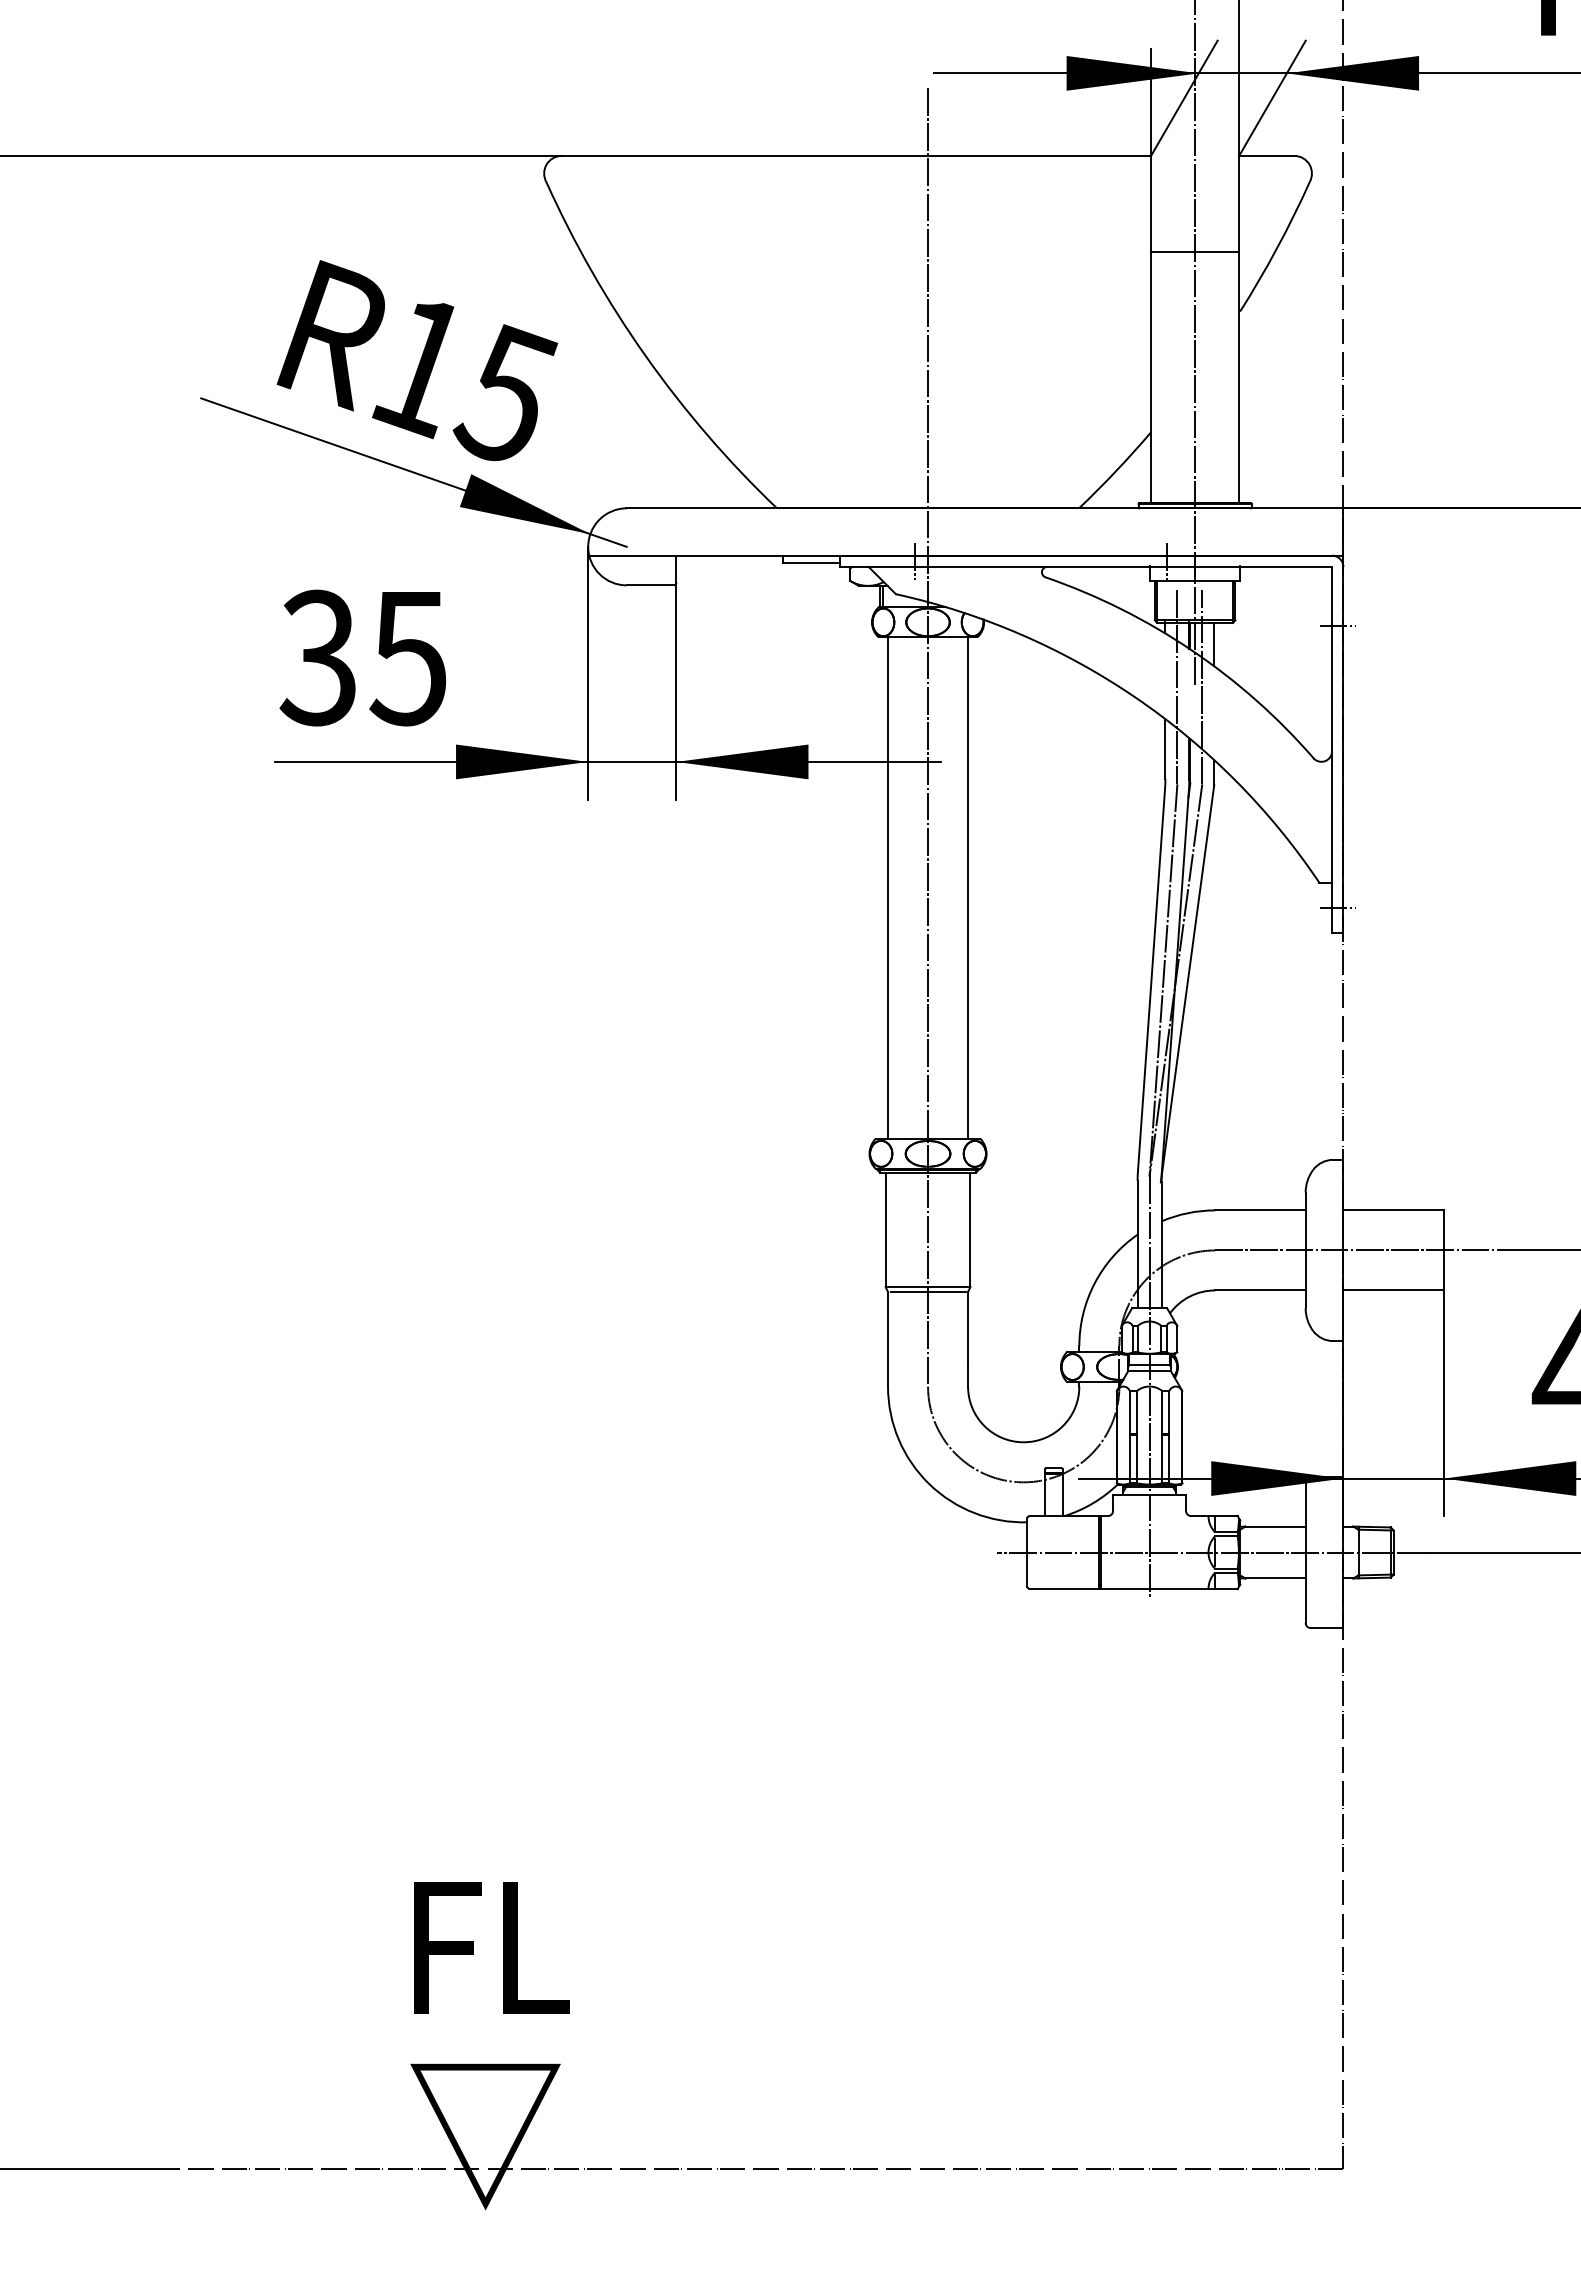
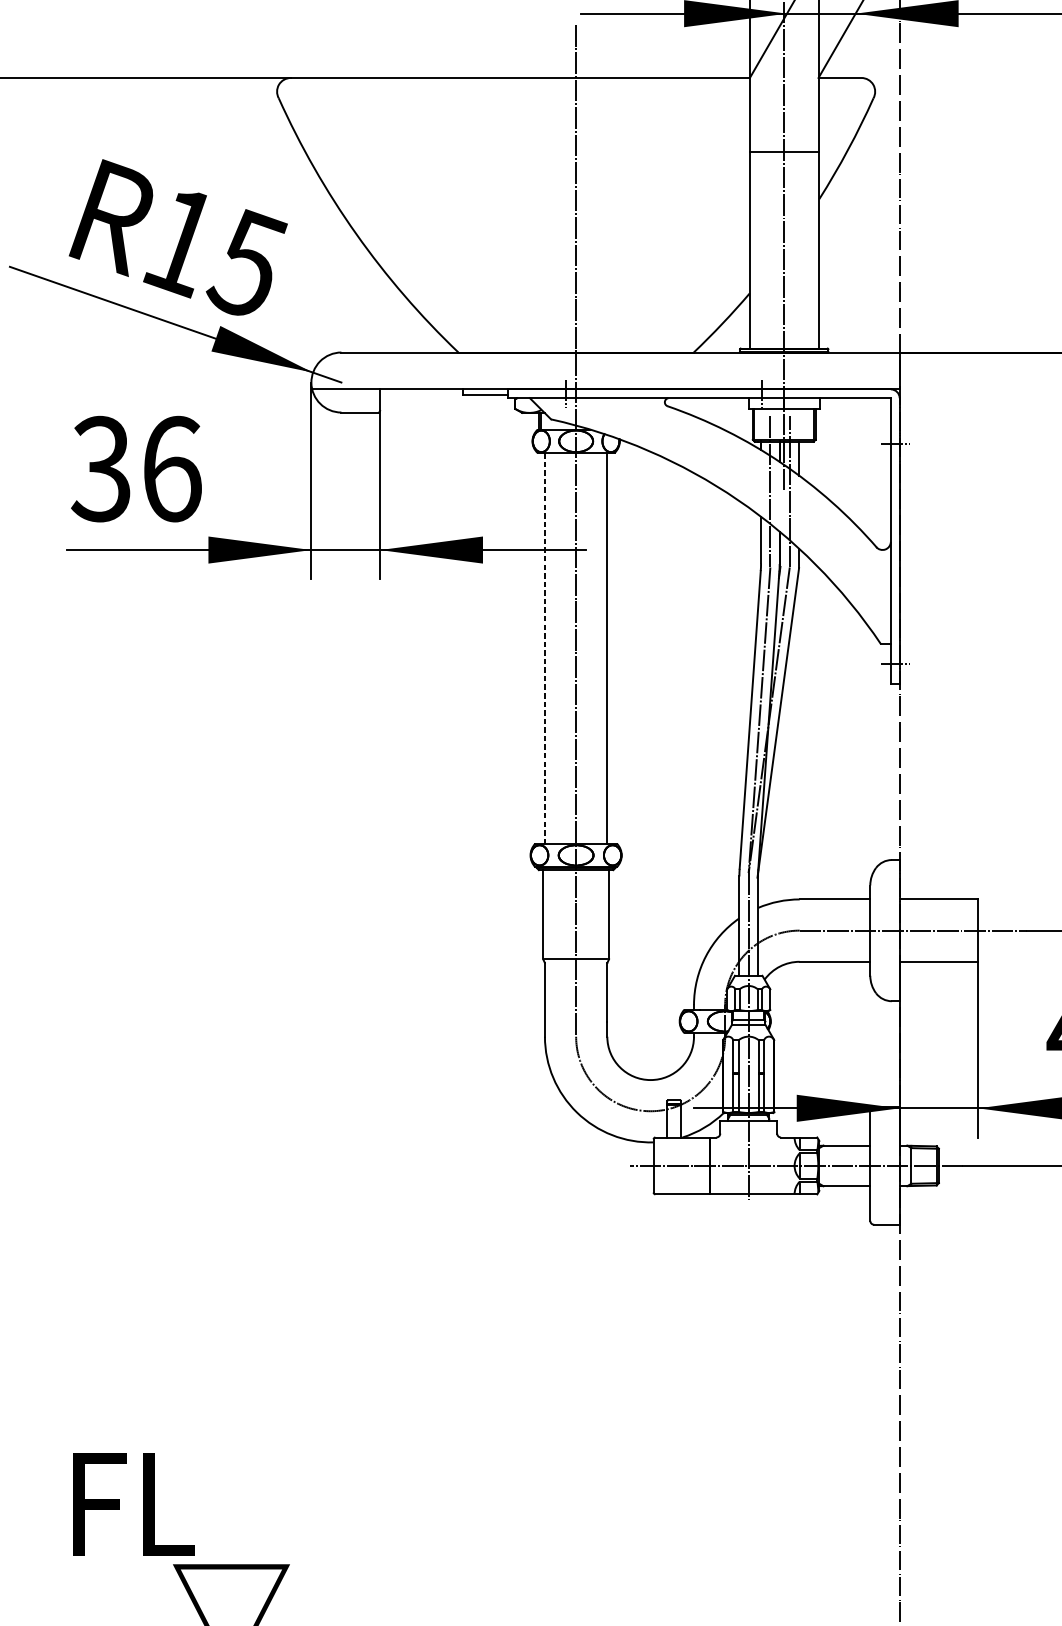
text: (408, 657) -> (171, 468), 35 -> 36
line: (888, 888) -> (545, 648), solid -> dashed
line: (927, 1292) -> (575, 963), removed
text: (491, 1947) -> (134, 1504), moved

